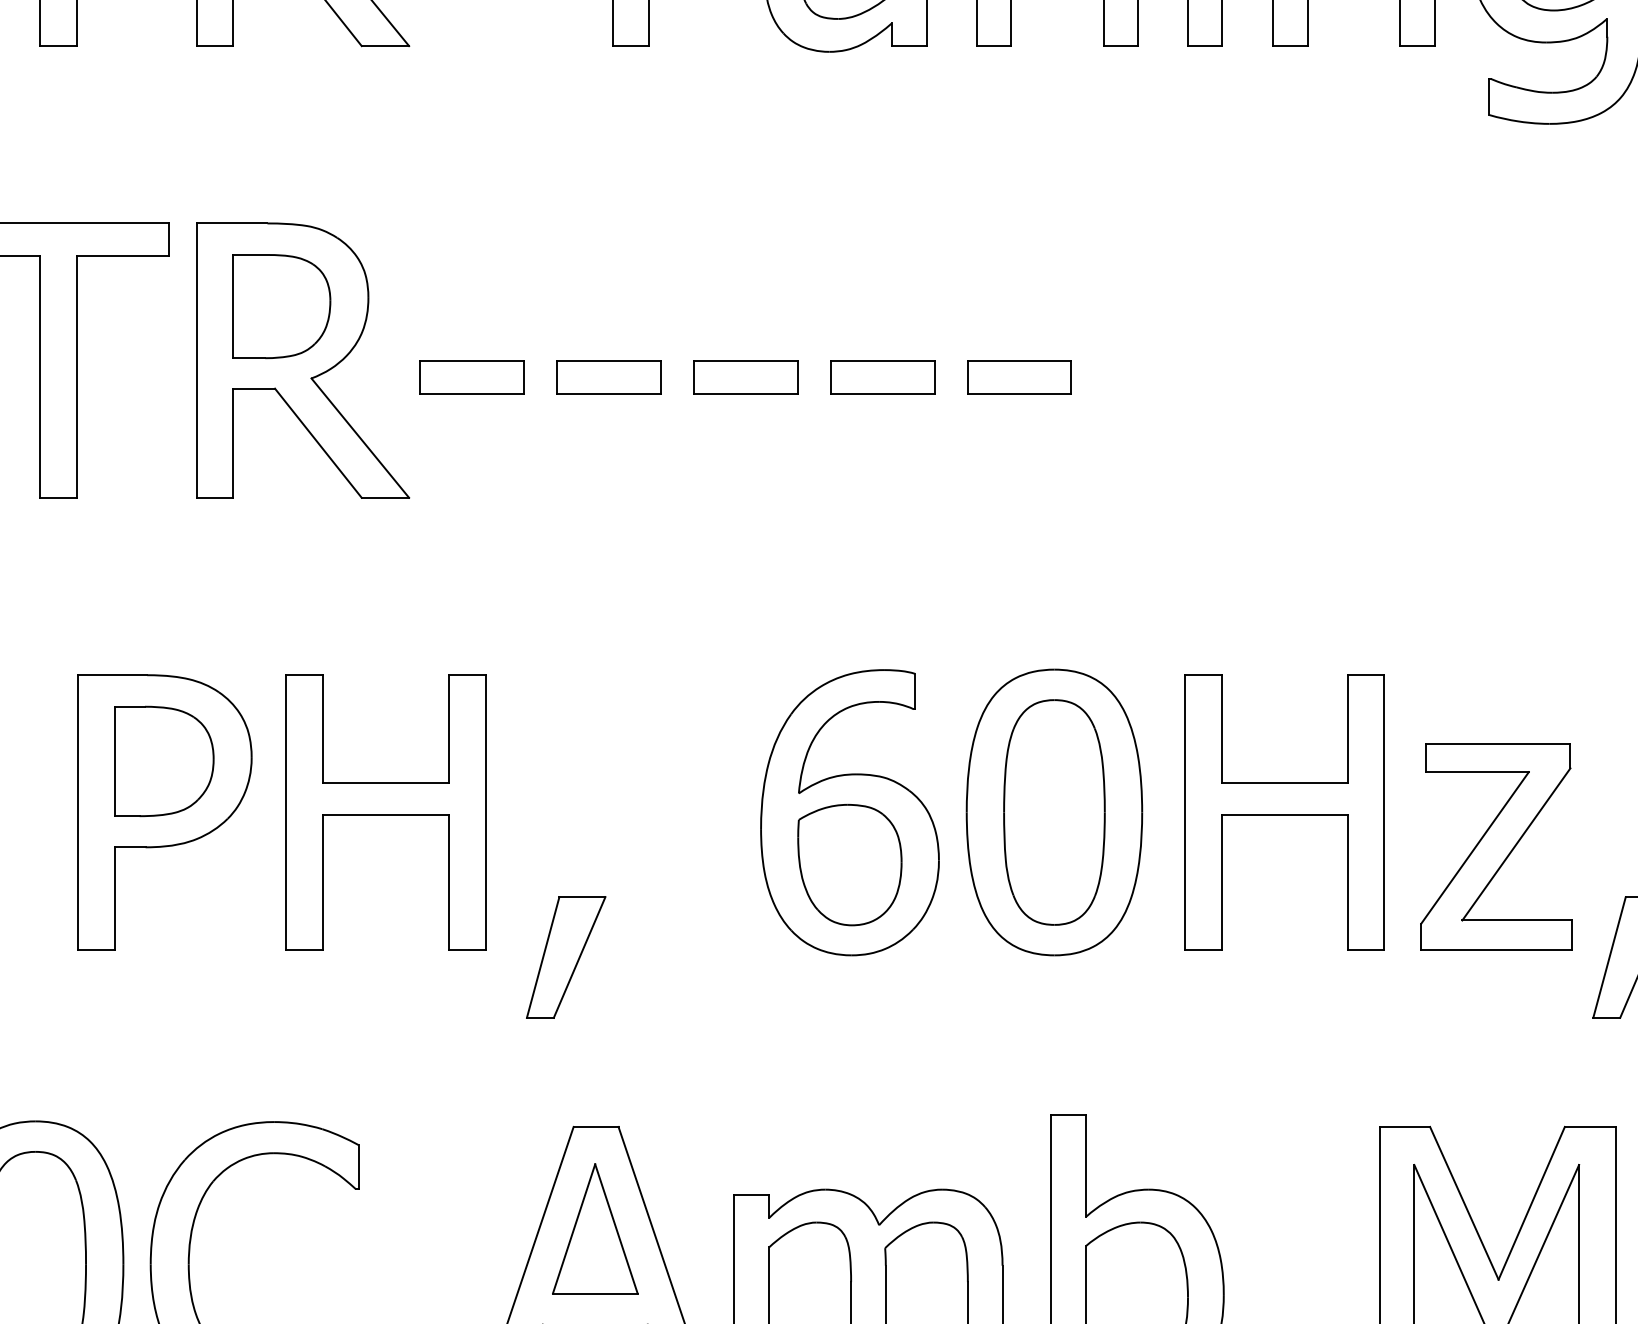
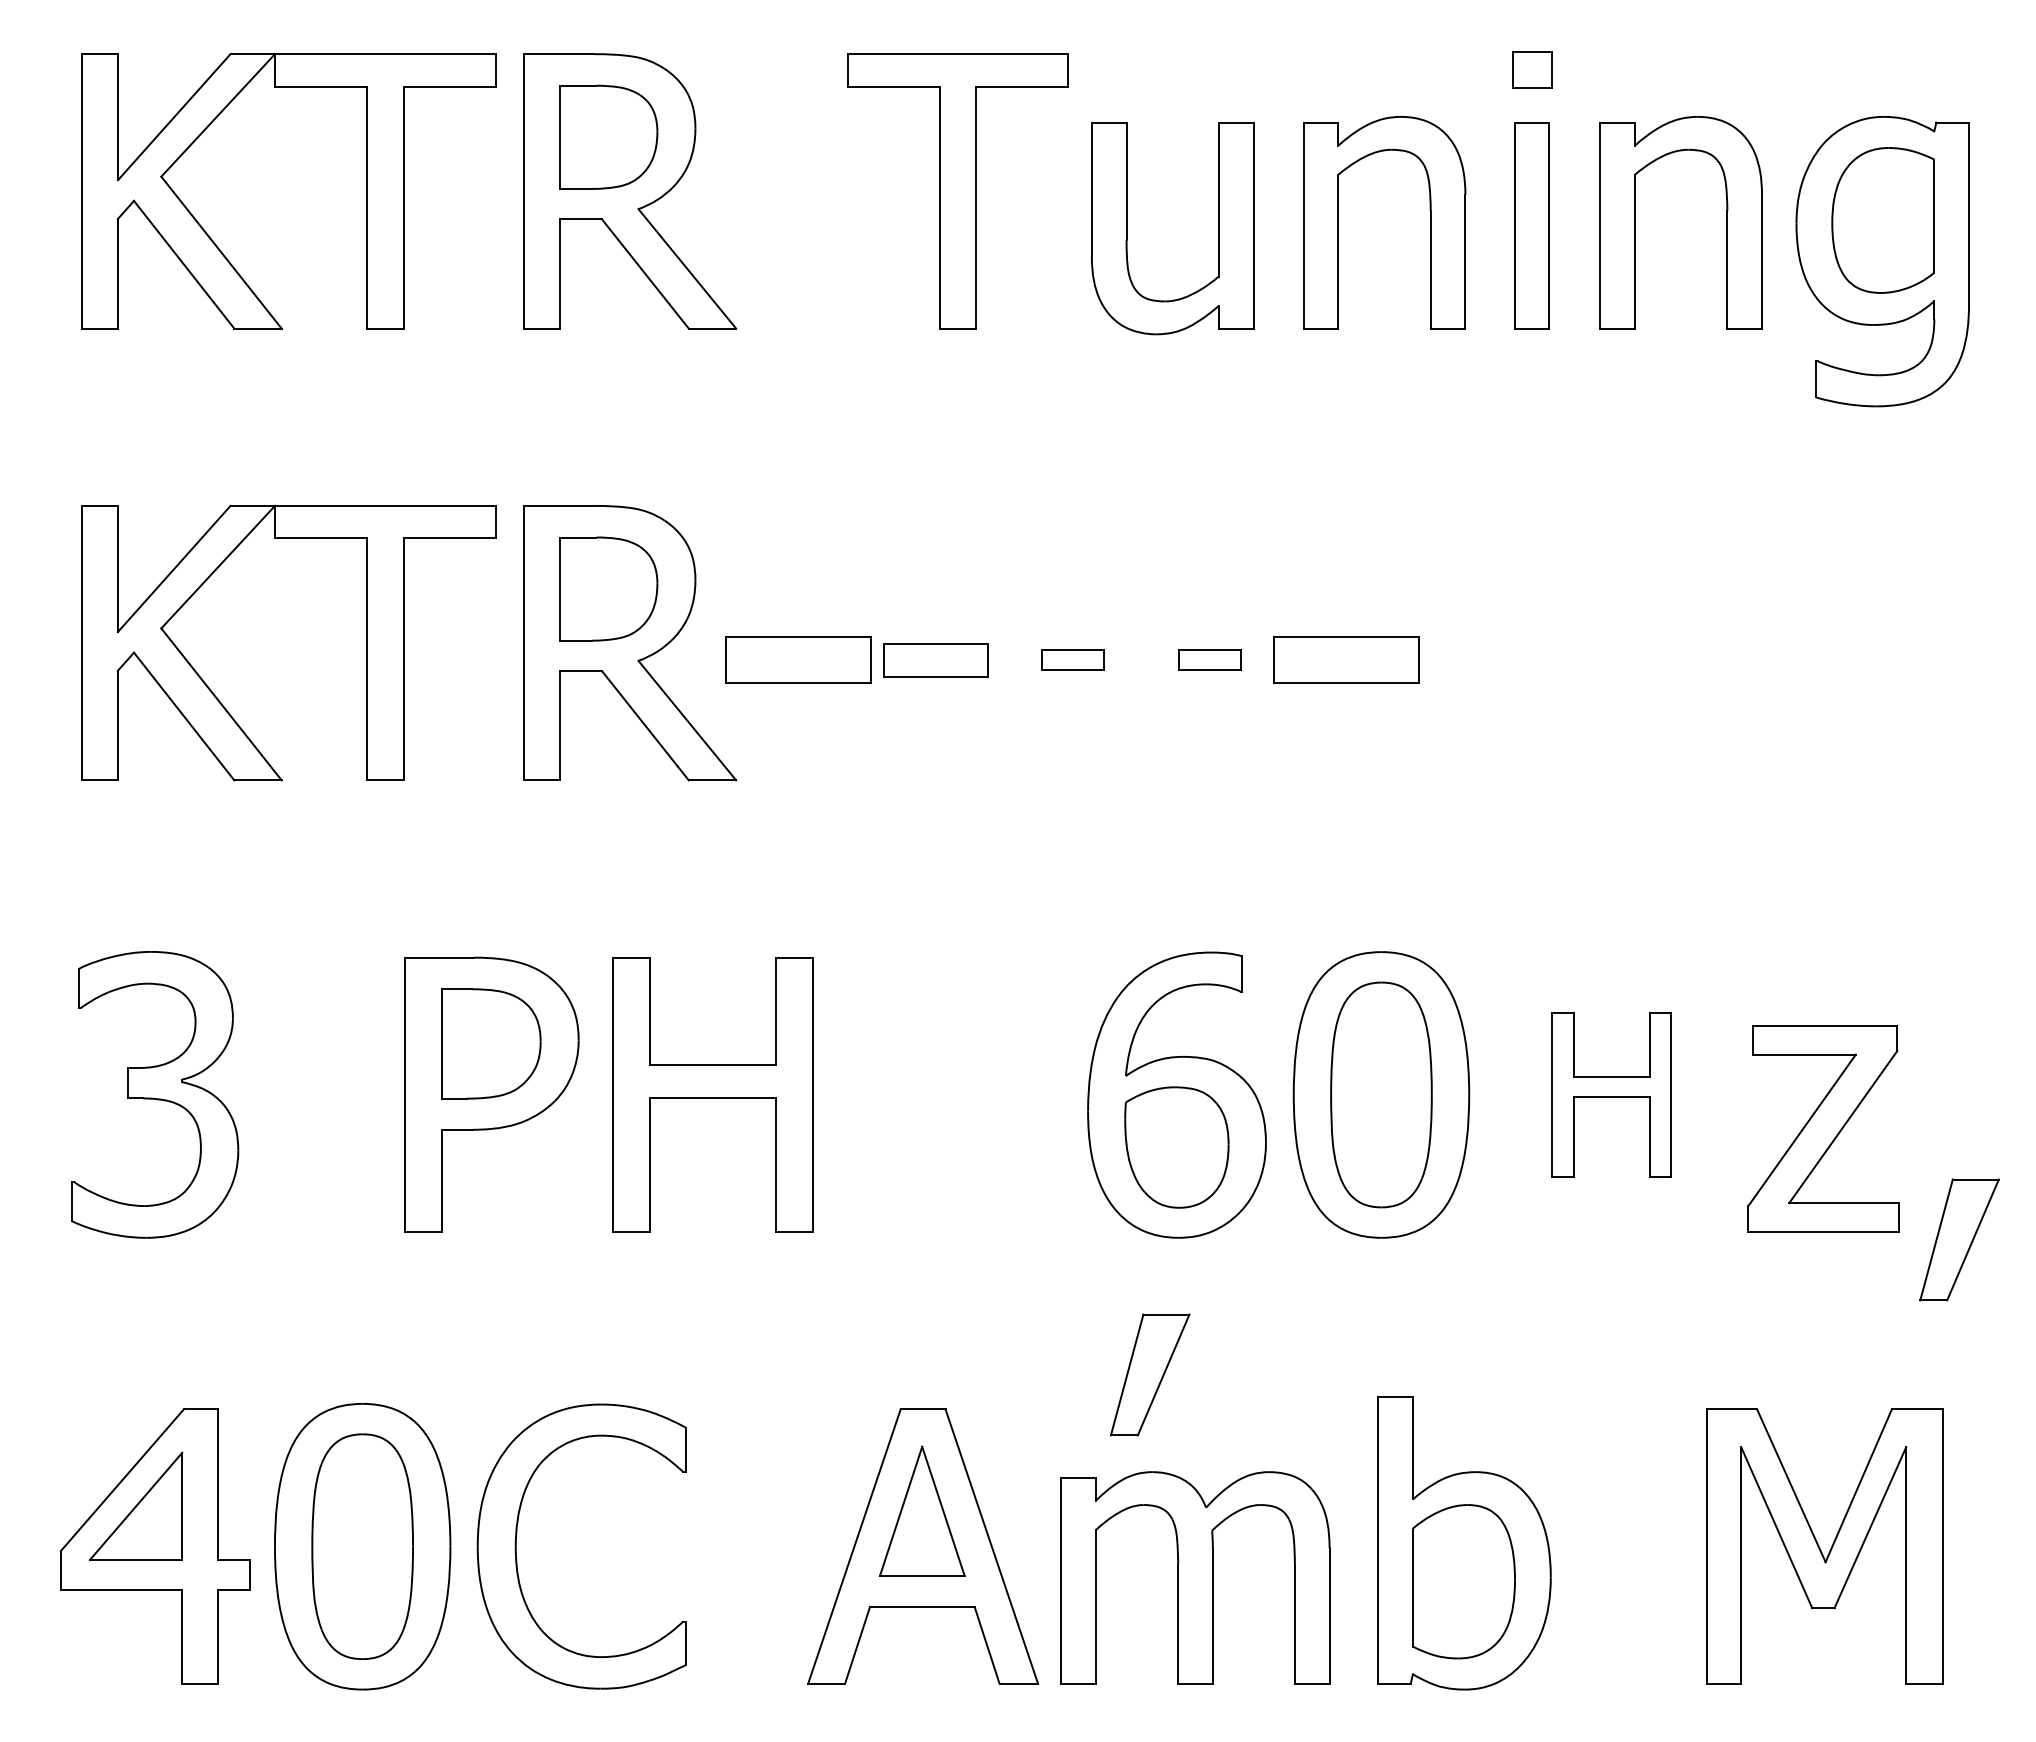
part: (471, 378) -> (798, 660), size x1.4
part: (745, 378) -> (1072, 660), size x0.6
part: (882, 378) -> (1209, 660), size x0.6
part: (1019, 378) -> (1346, 660), size x1.4
part: (1284, 812) -> (1611, 1094), size x0.6
part: (566, 957) -> (1150, 1374), moved

